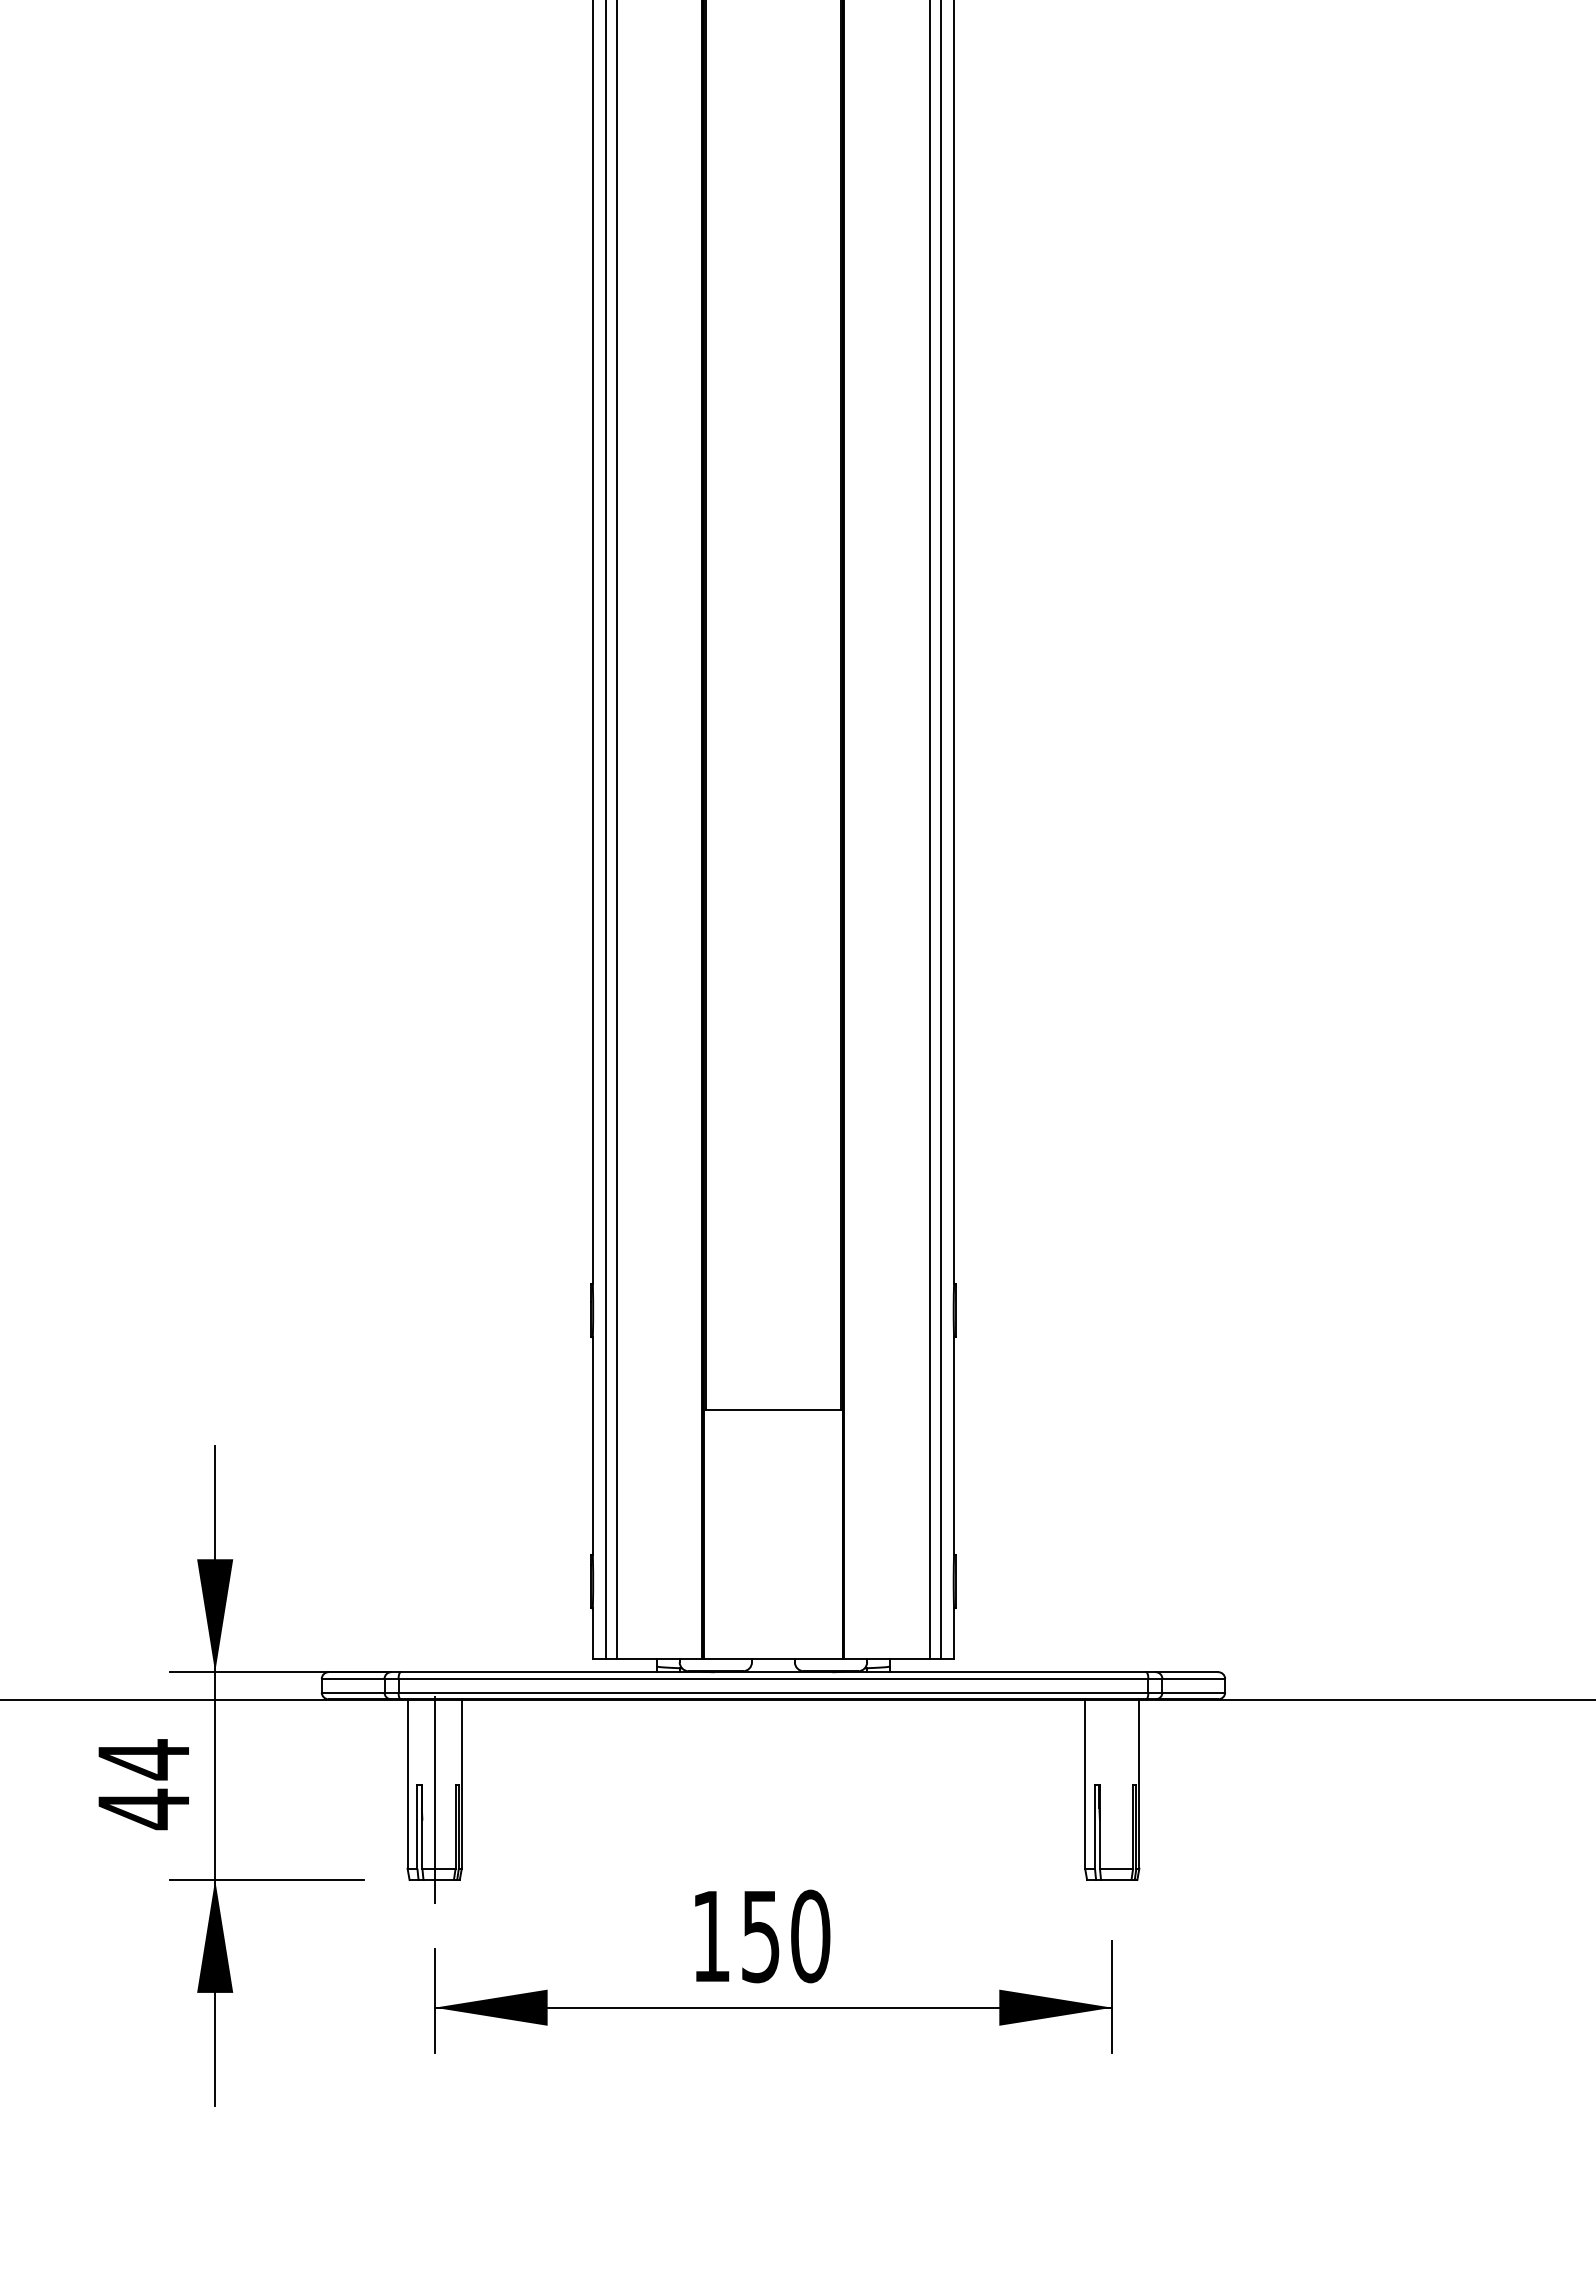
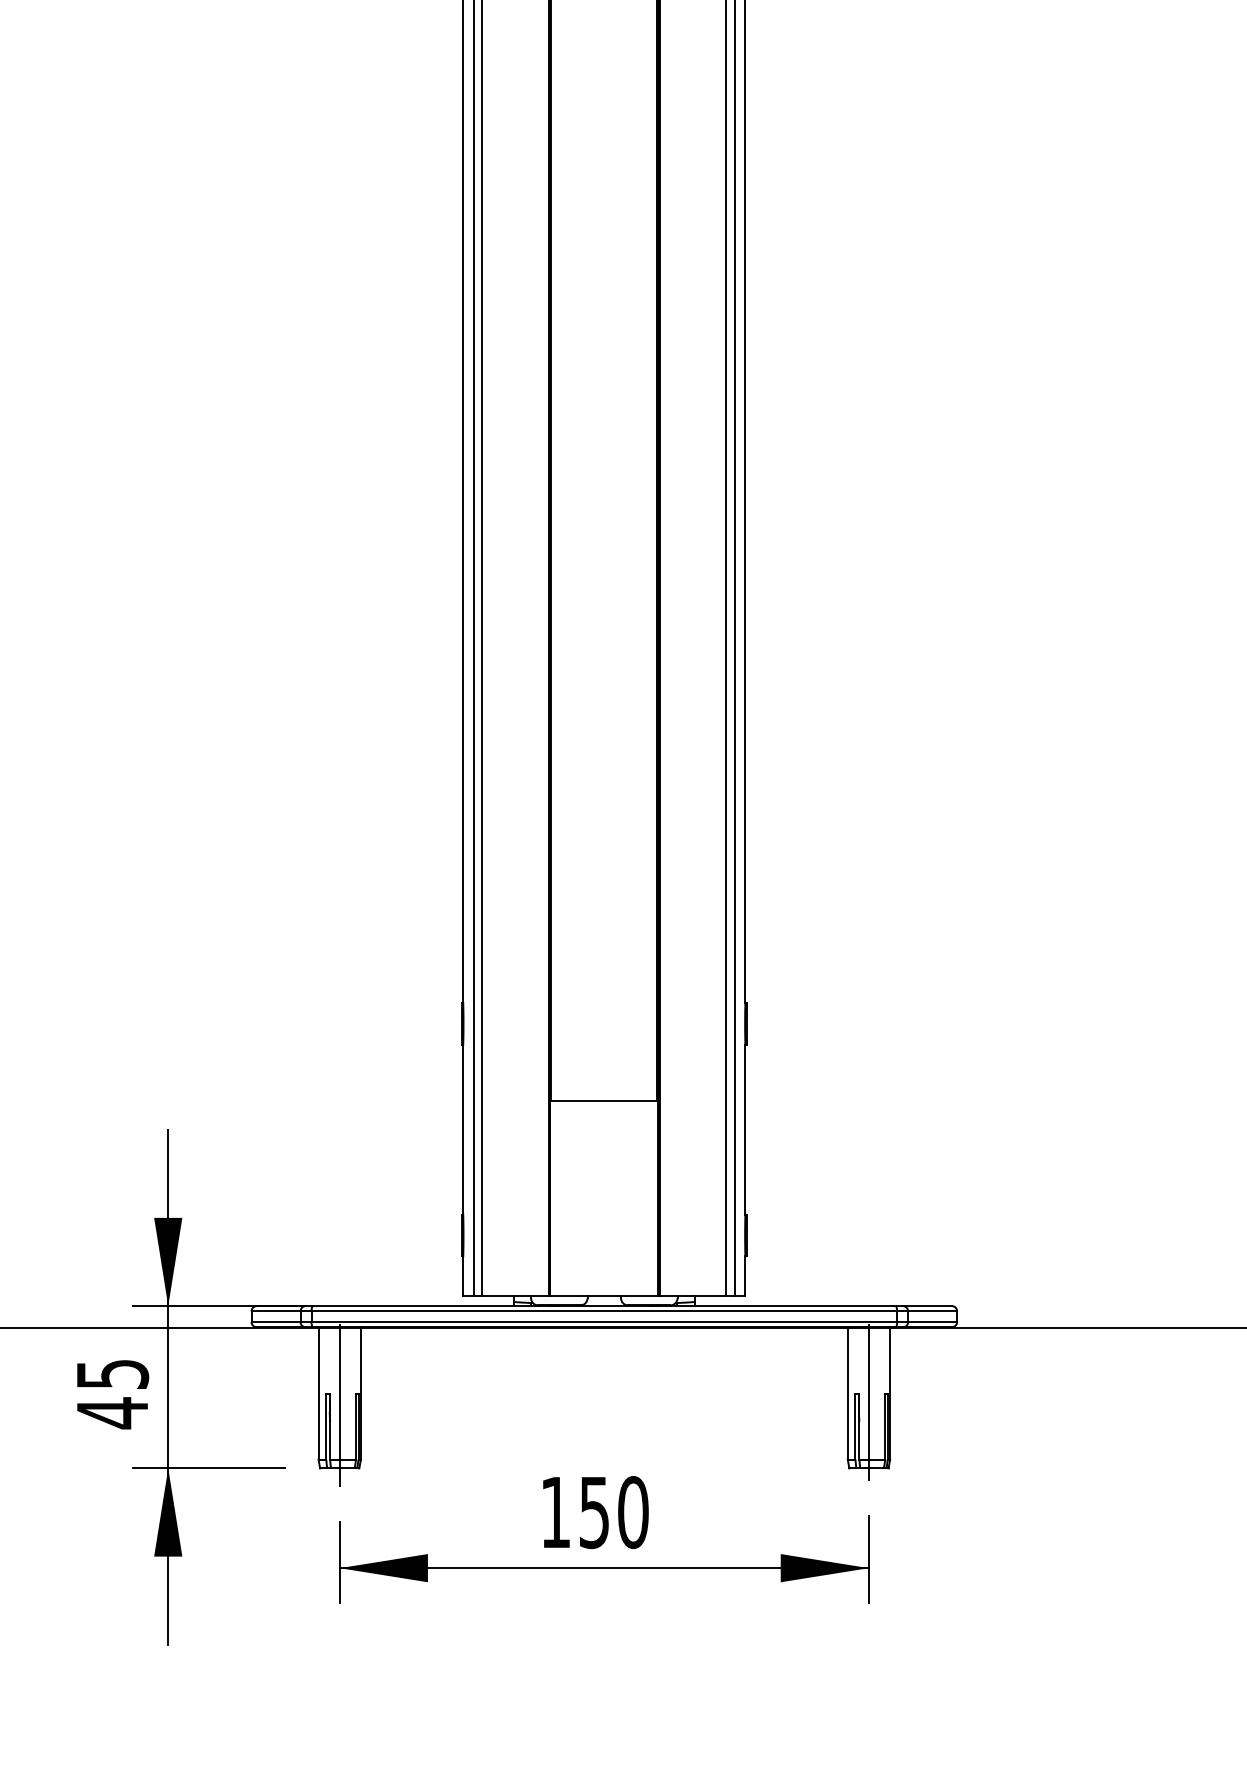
text: (144, 1759) -> (113, 1374), 44 -> 45
line: (1112, 1794) -> (869, 1401), added

